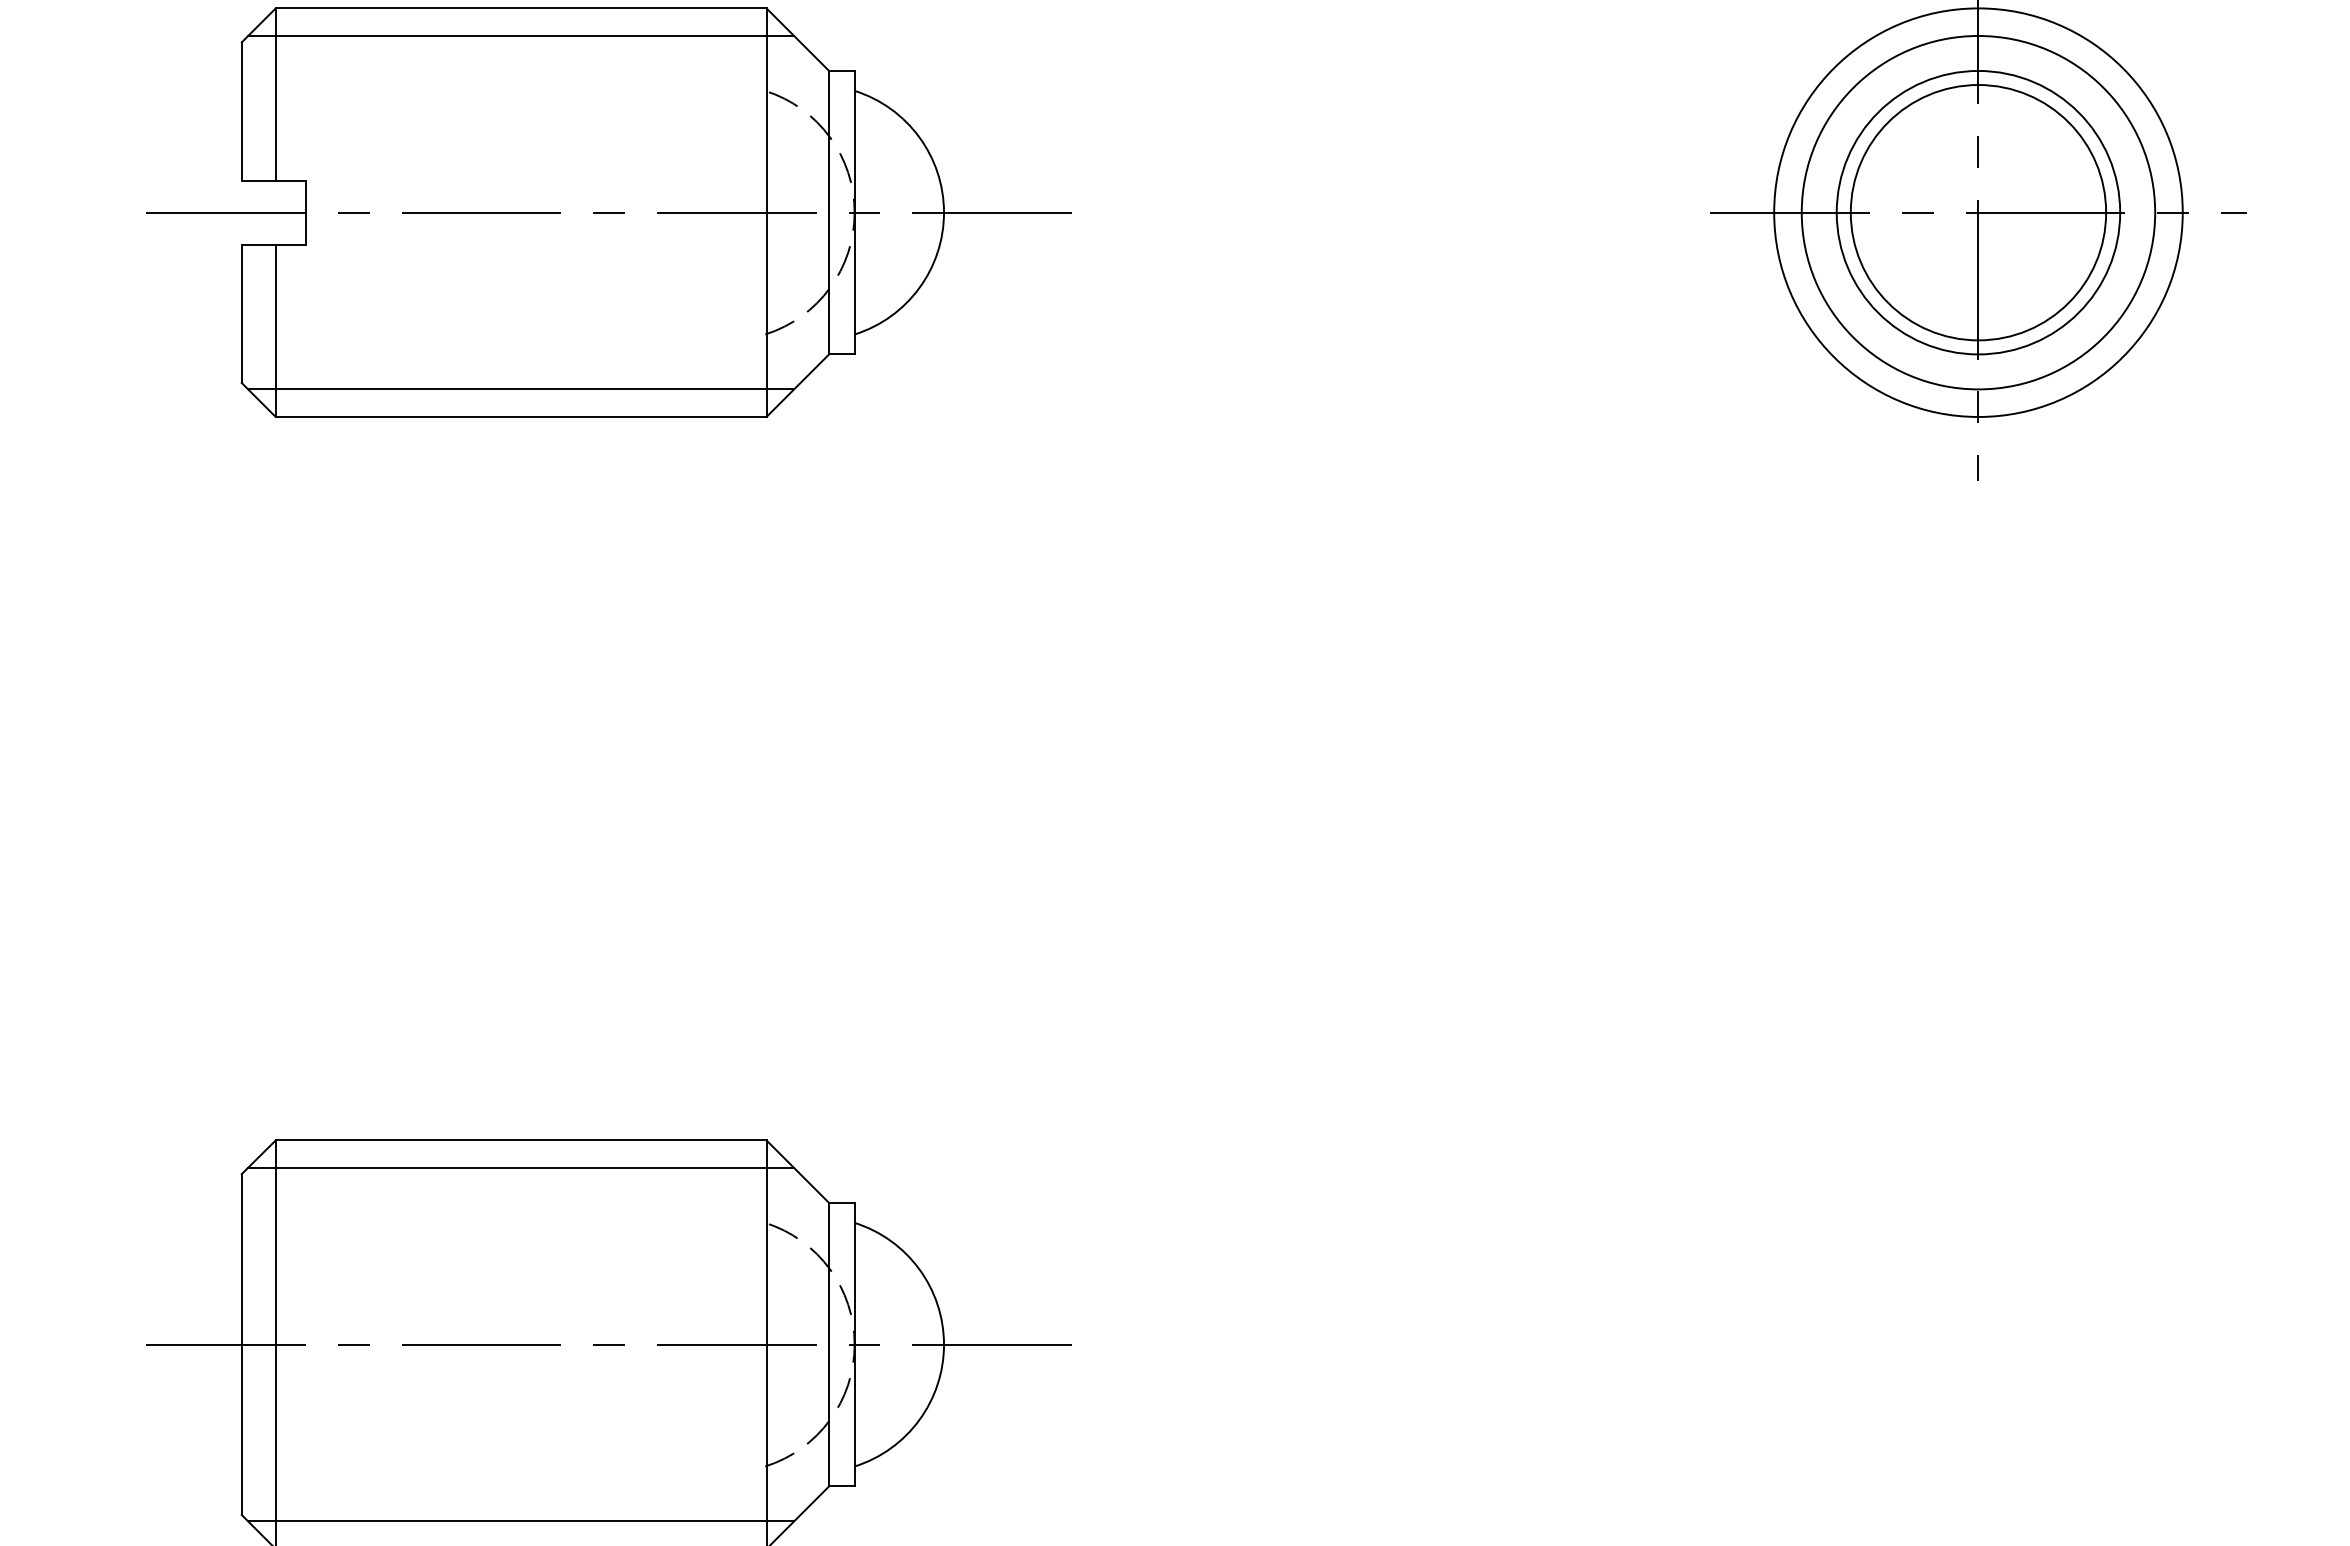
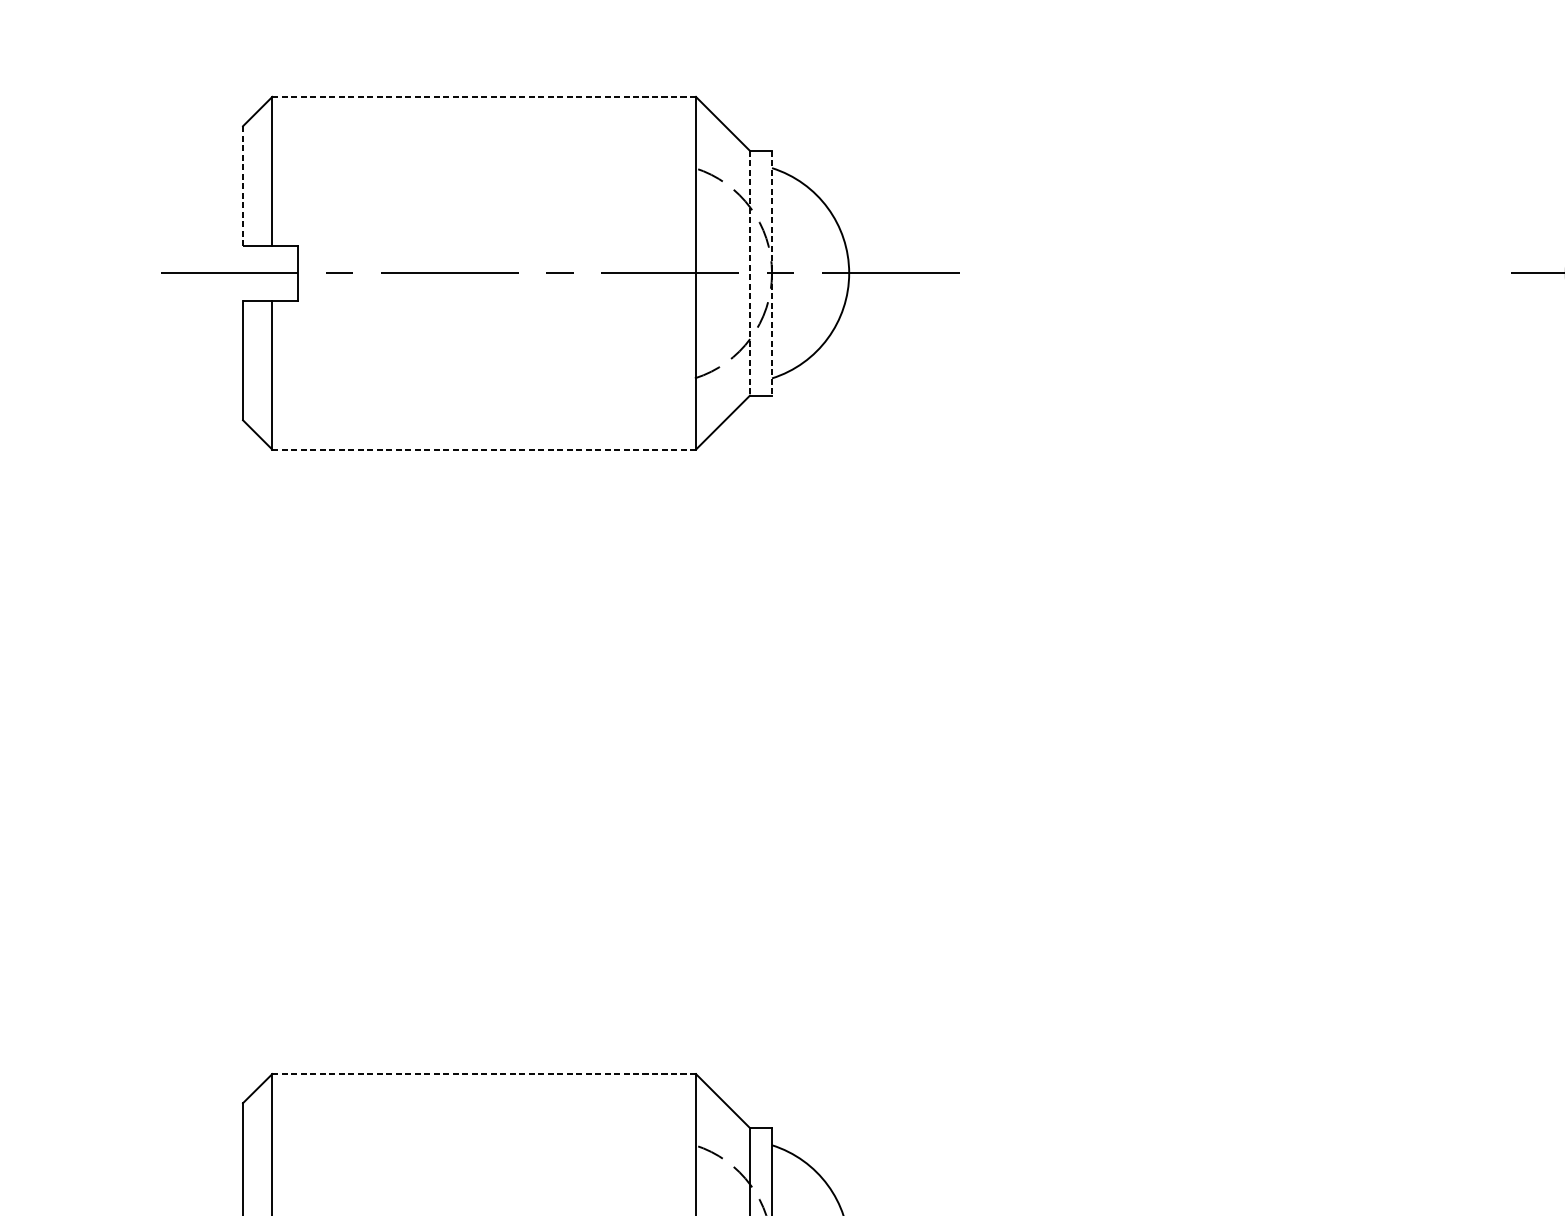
line: (520, 8) -> (483, 97), solid -> dashed
line: (520, 35) -> (483, 120), removed
line: (241, 112) -> (242, 186), solid -> dashed
line: (829, 212) -> (750, 273), solid -> dashed
line: (854, 212) -> (771, 273), solid -> dashed
line: (520, 389) -> (483, 425), removed
line: (521, 416) -> (484, 449), solid -> dashed
line: (520, 1140) -> (483, 1074), solid -> dashed
line: (520, 1167) -> (483, 1097), removed

